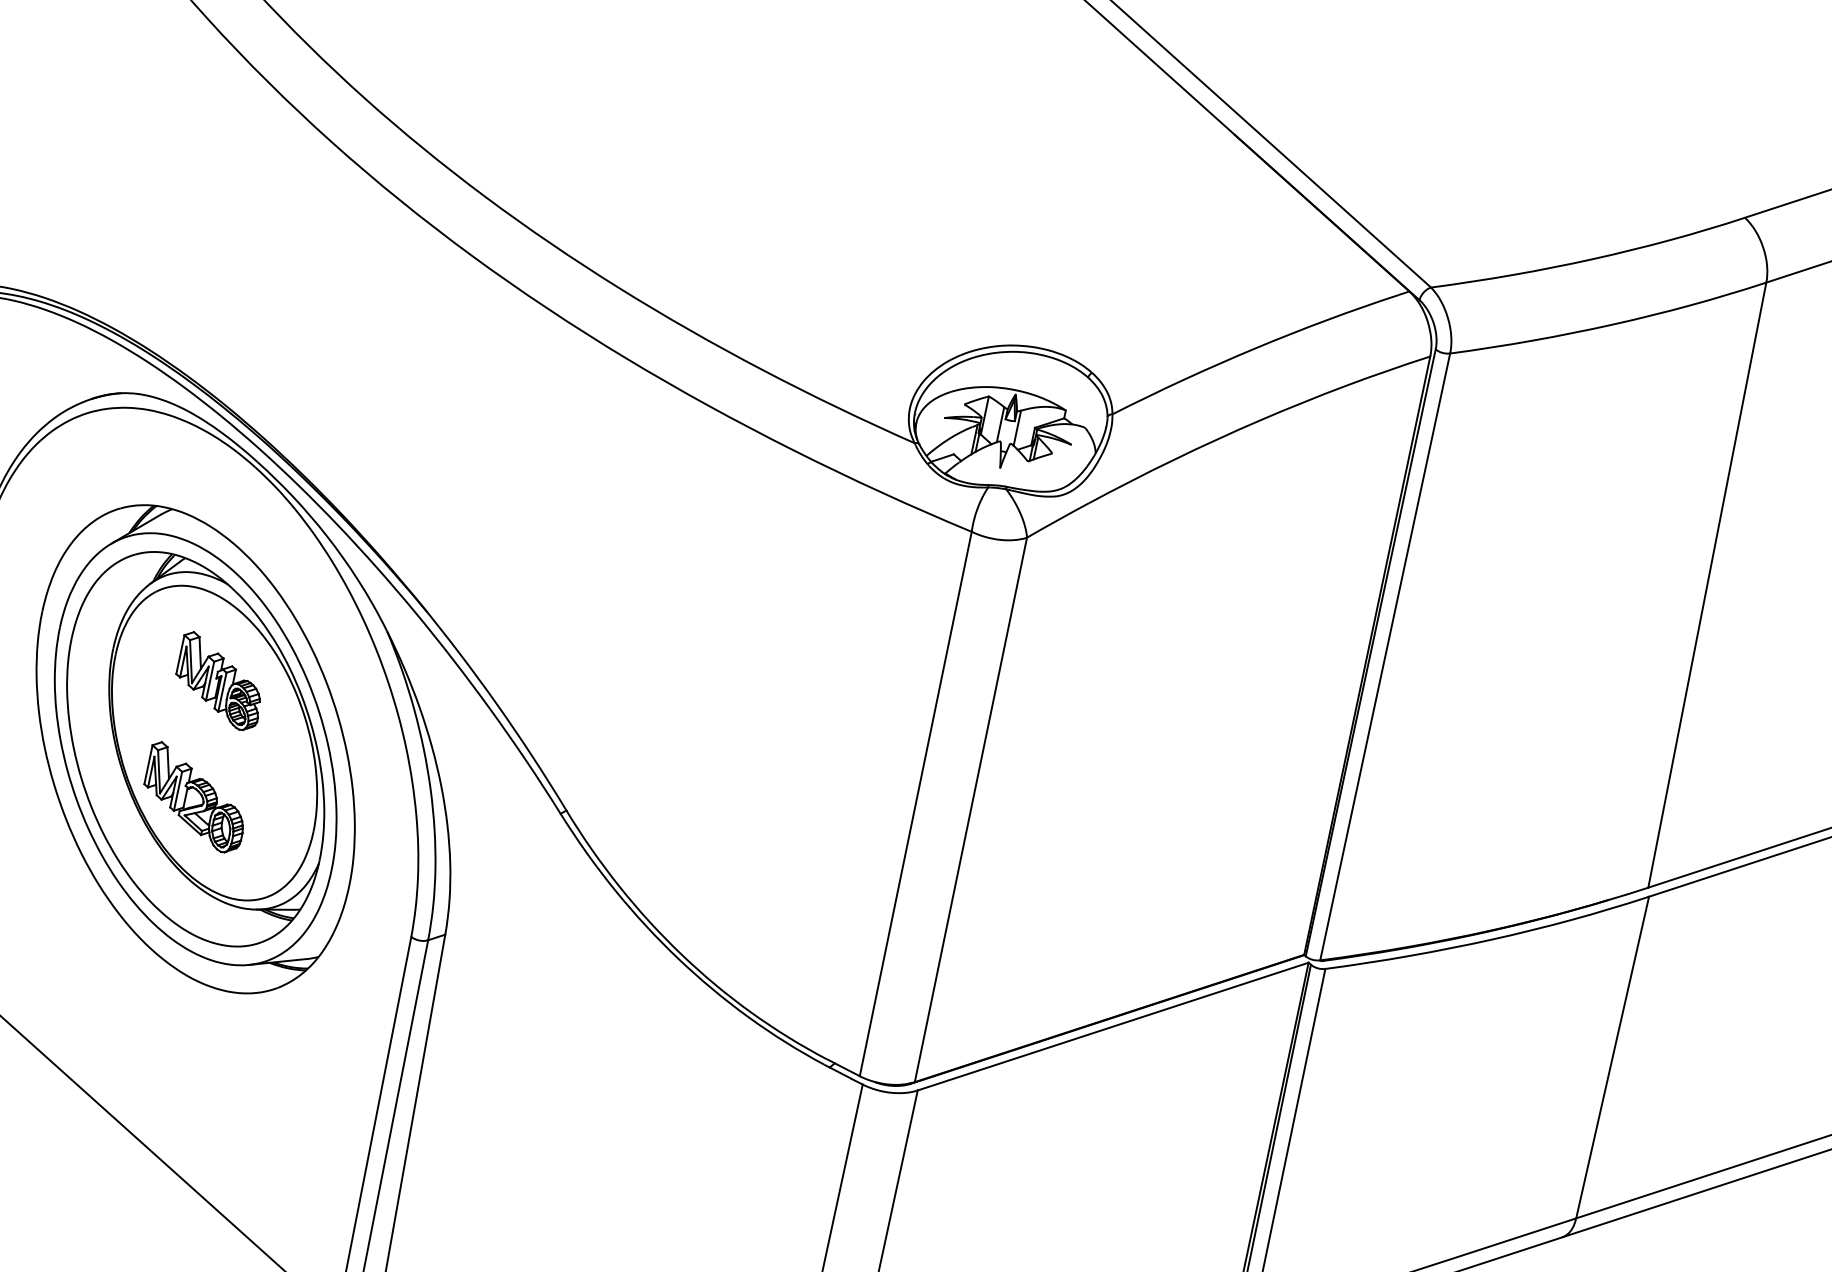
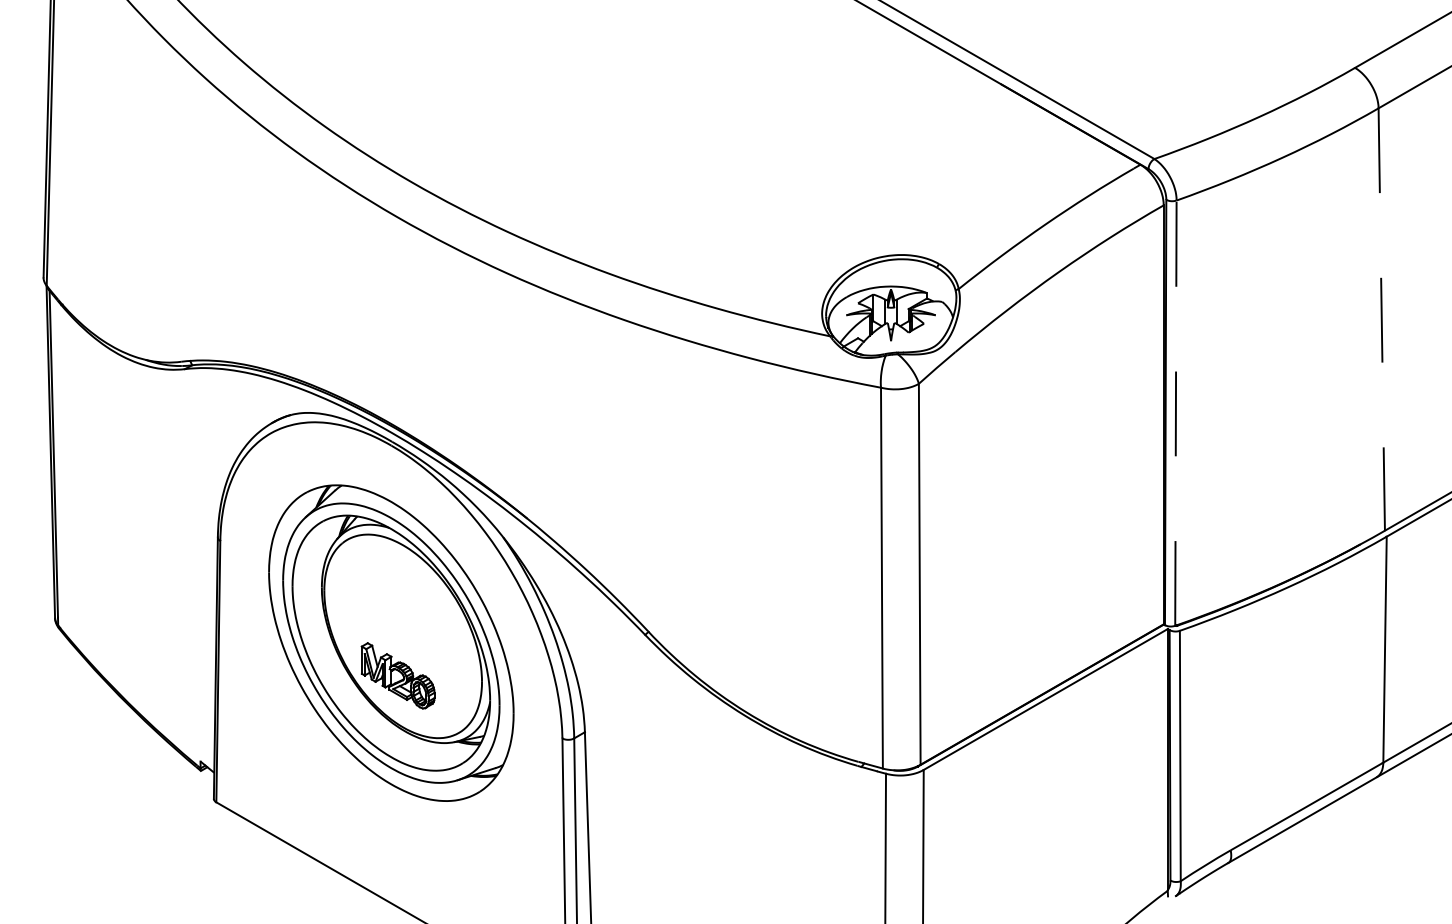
line: (1706, 586) -> (1381, 320), solid -> dashed
line: (1384, 657) -> (1175, 413), solid -> dashed
part: (219, 680) -> (397, 593), removed

